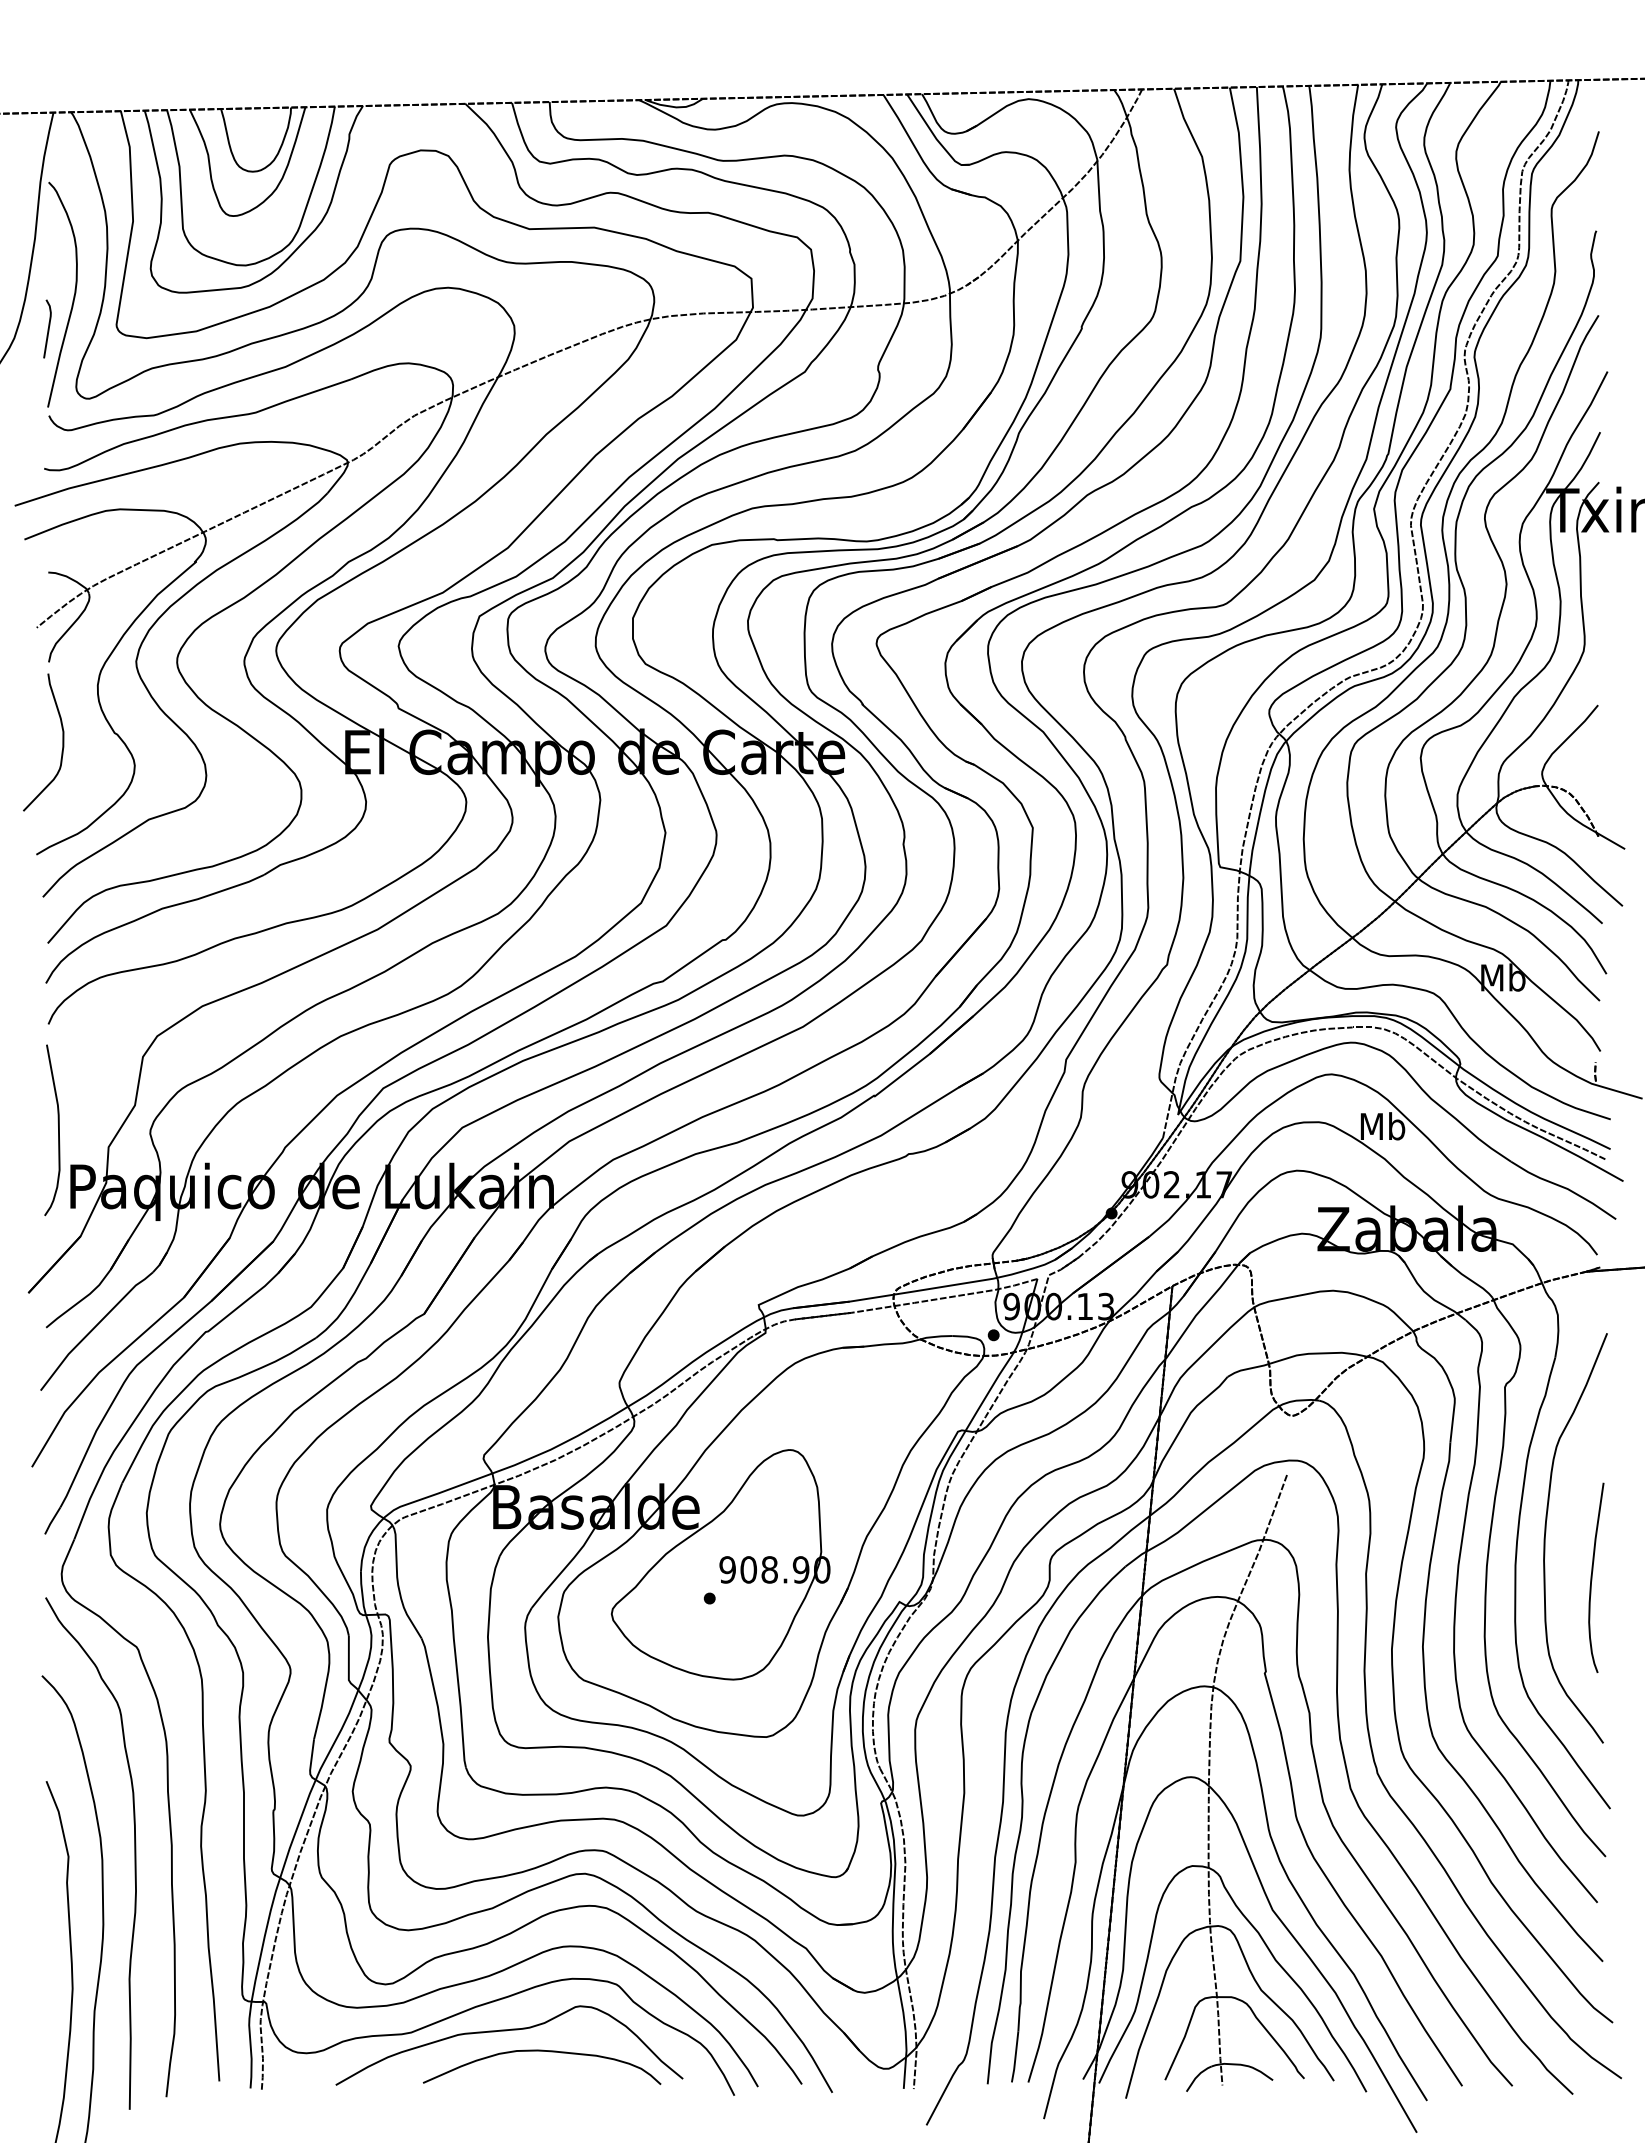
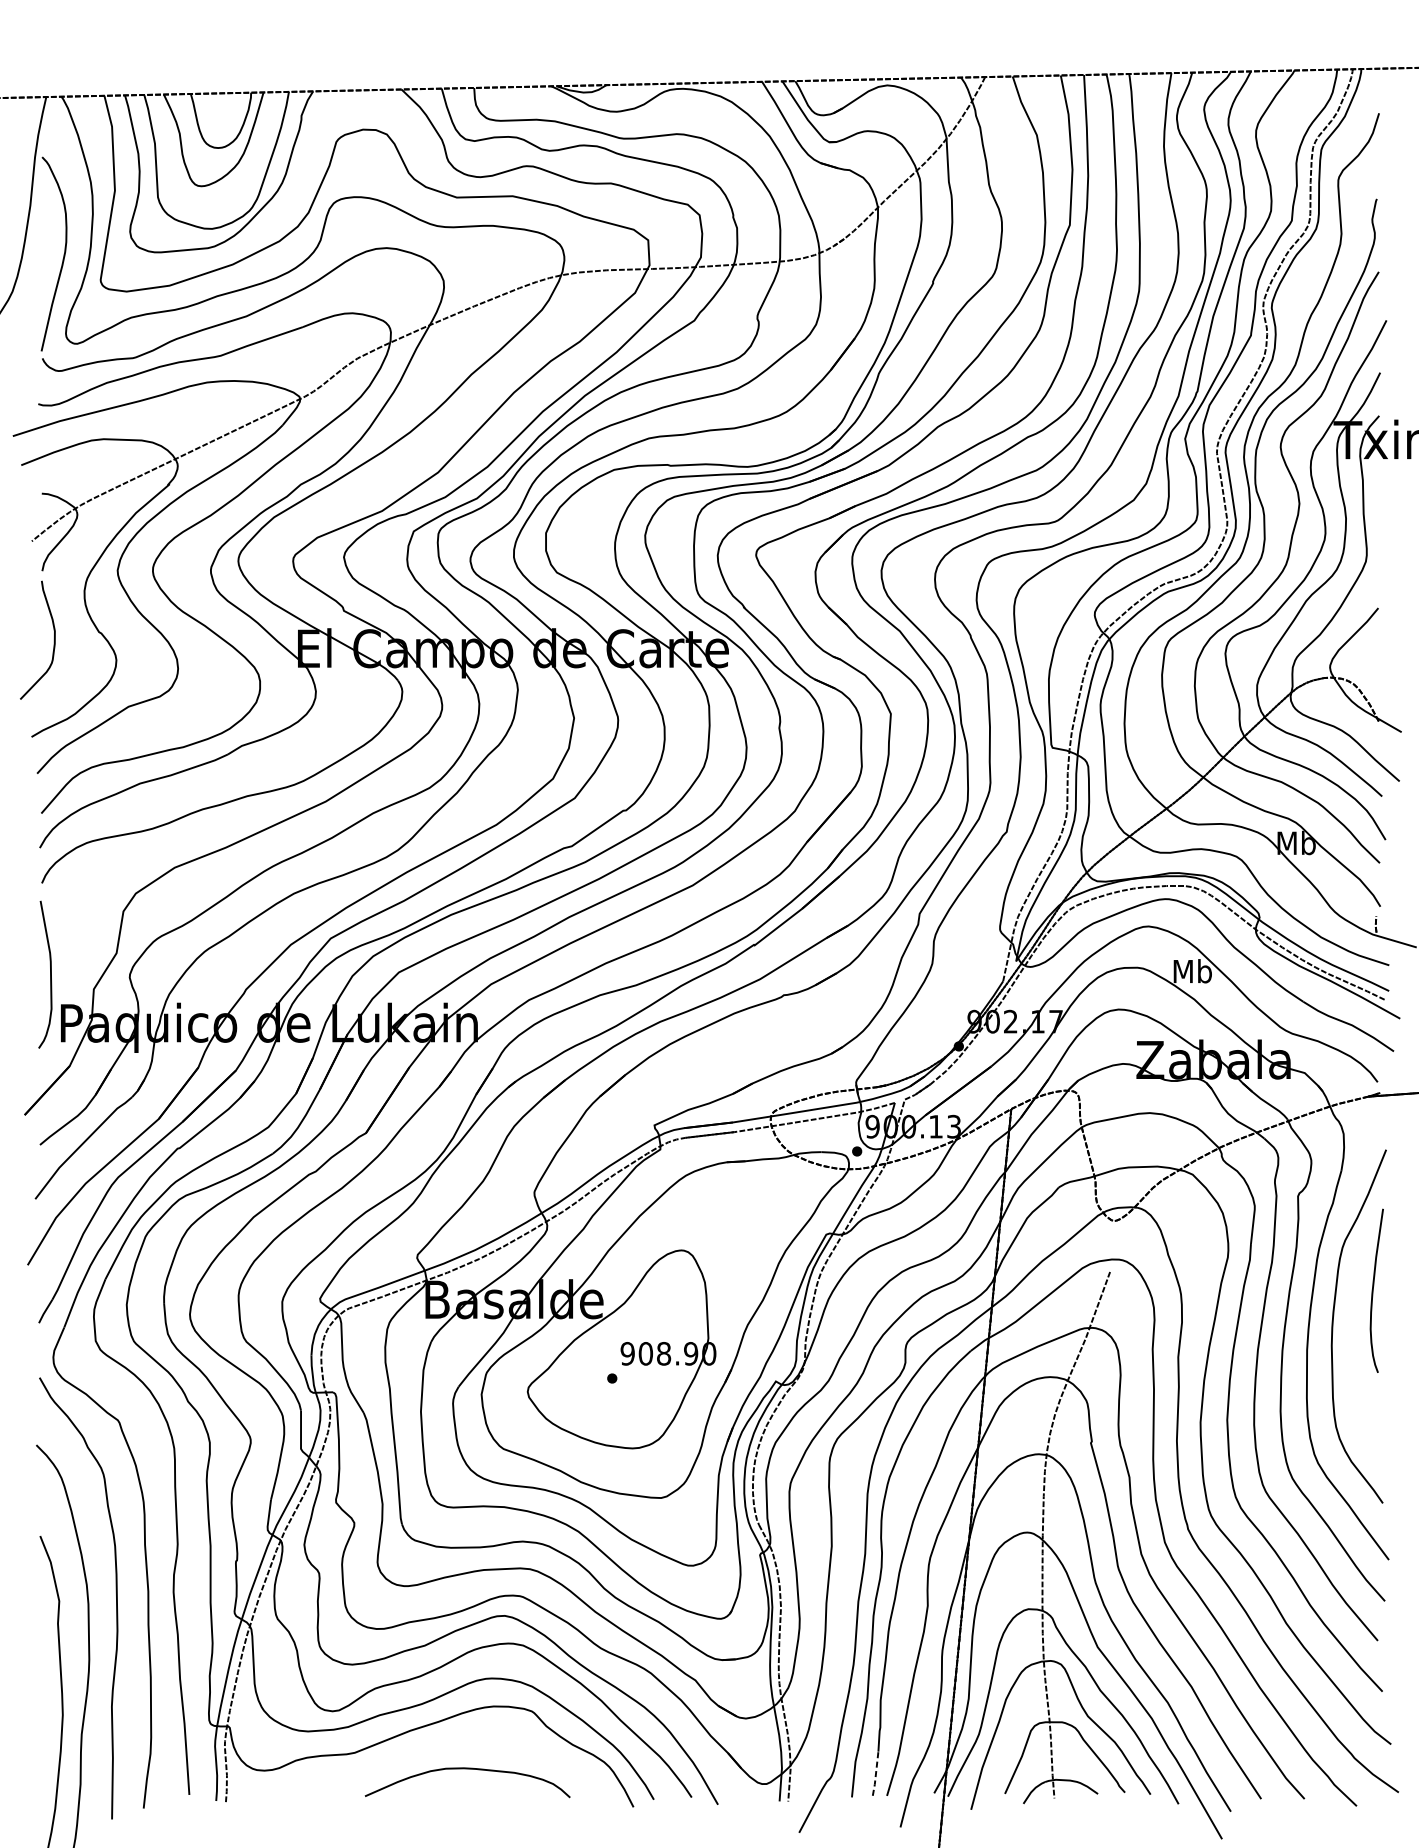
line: (47, 328) -> (41, 283), removed
curve: (1592, 1577) -> (1373, 1290), moved
curve: (506, 2031) -> (436, 1751), removed
line: (1015, 2057) -> (875, 1774), solid -> dashed

